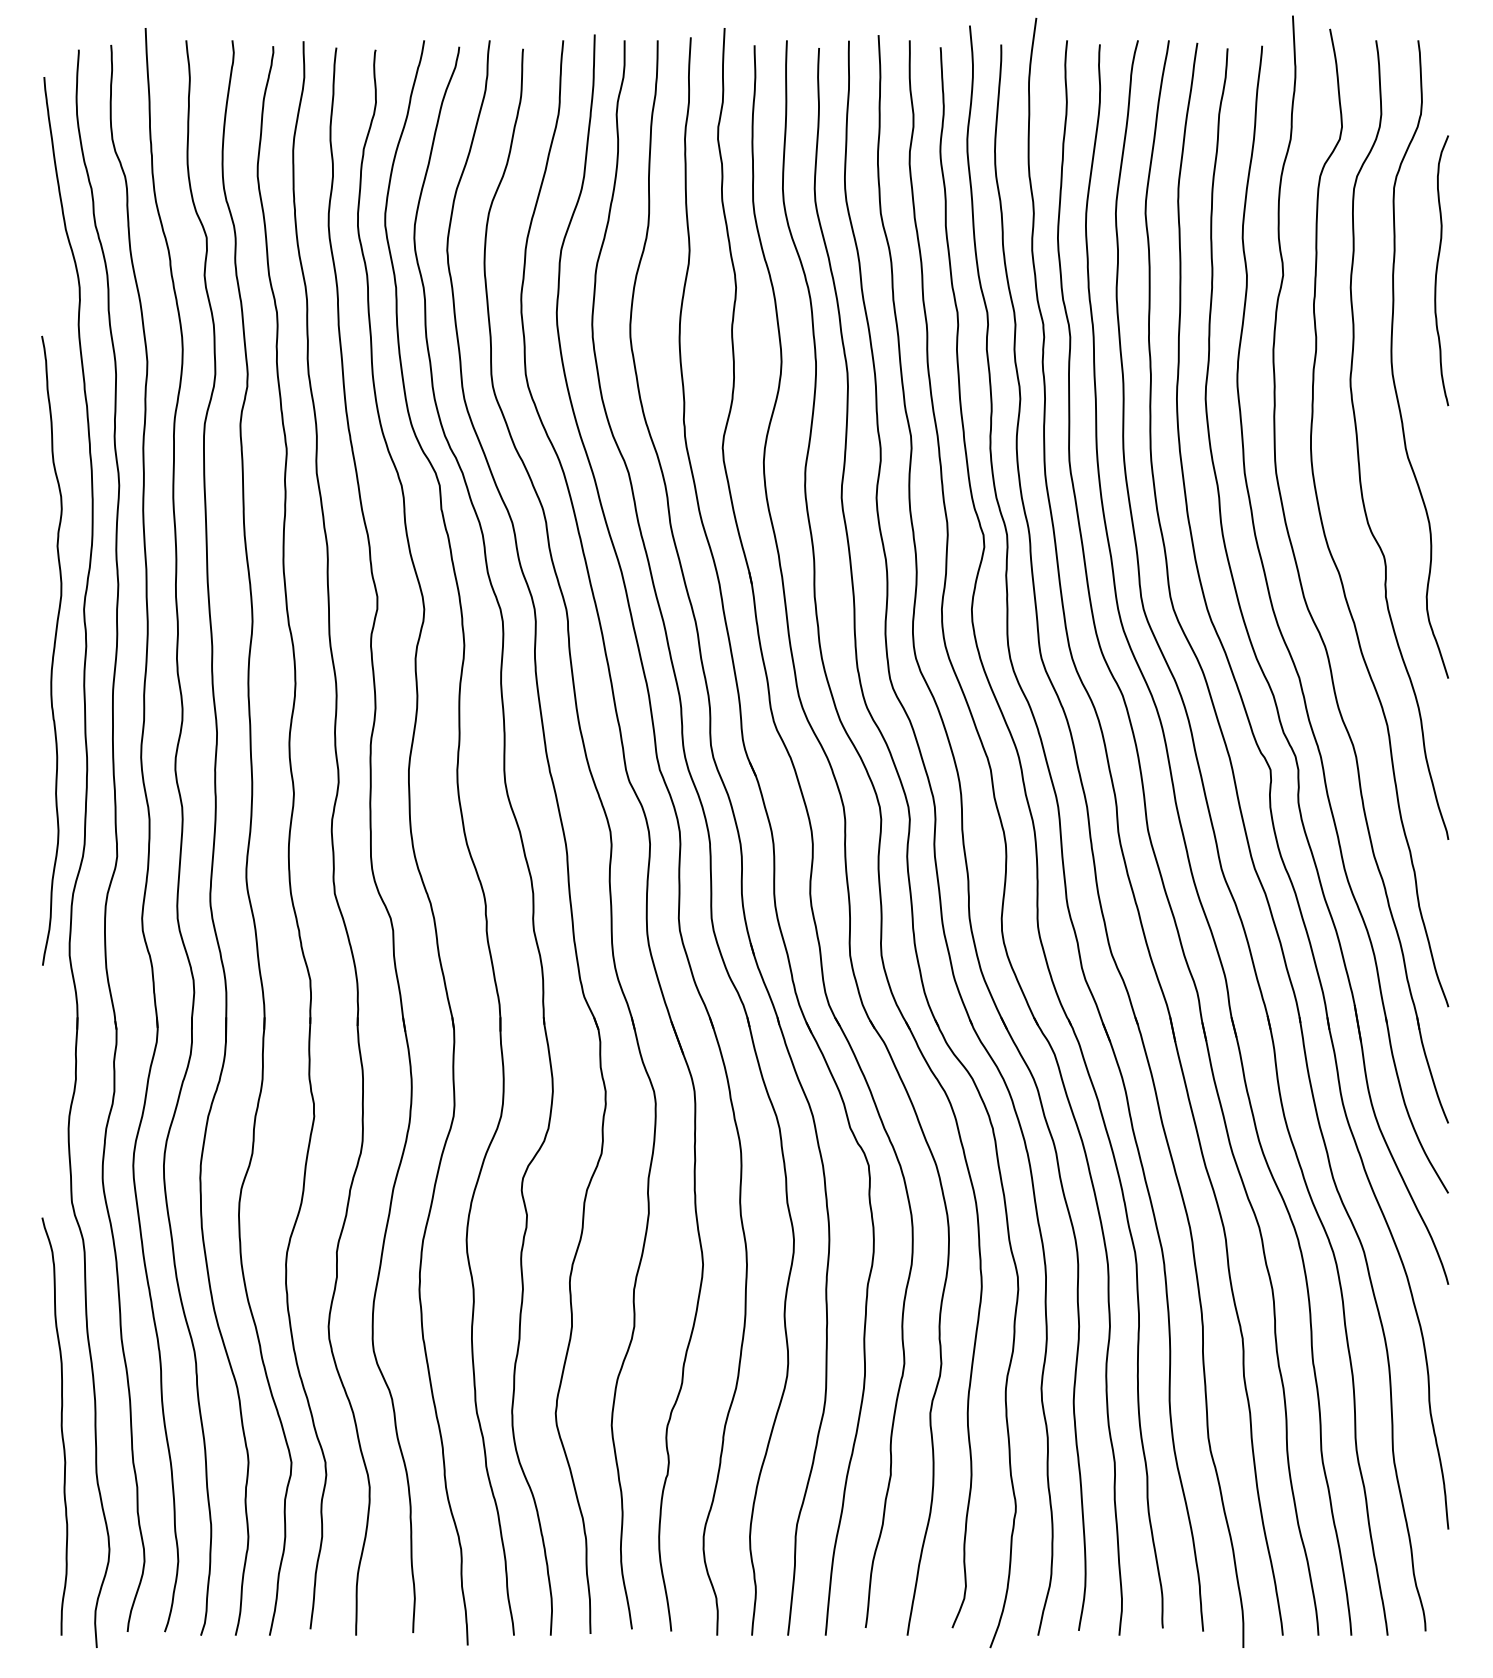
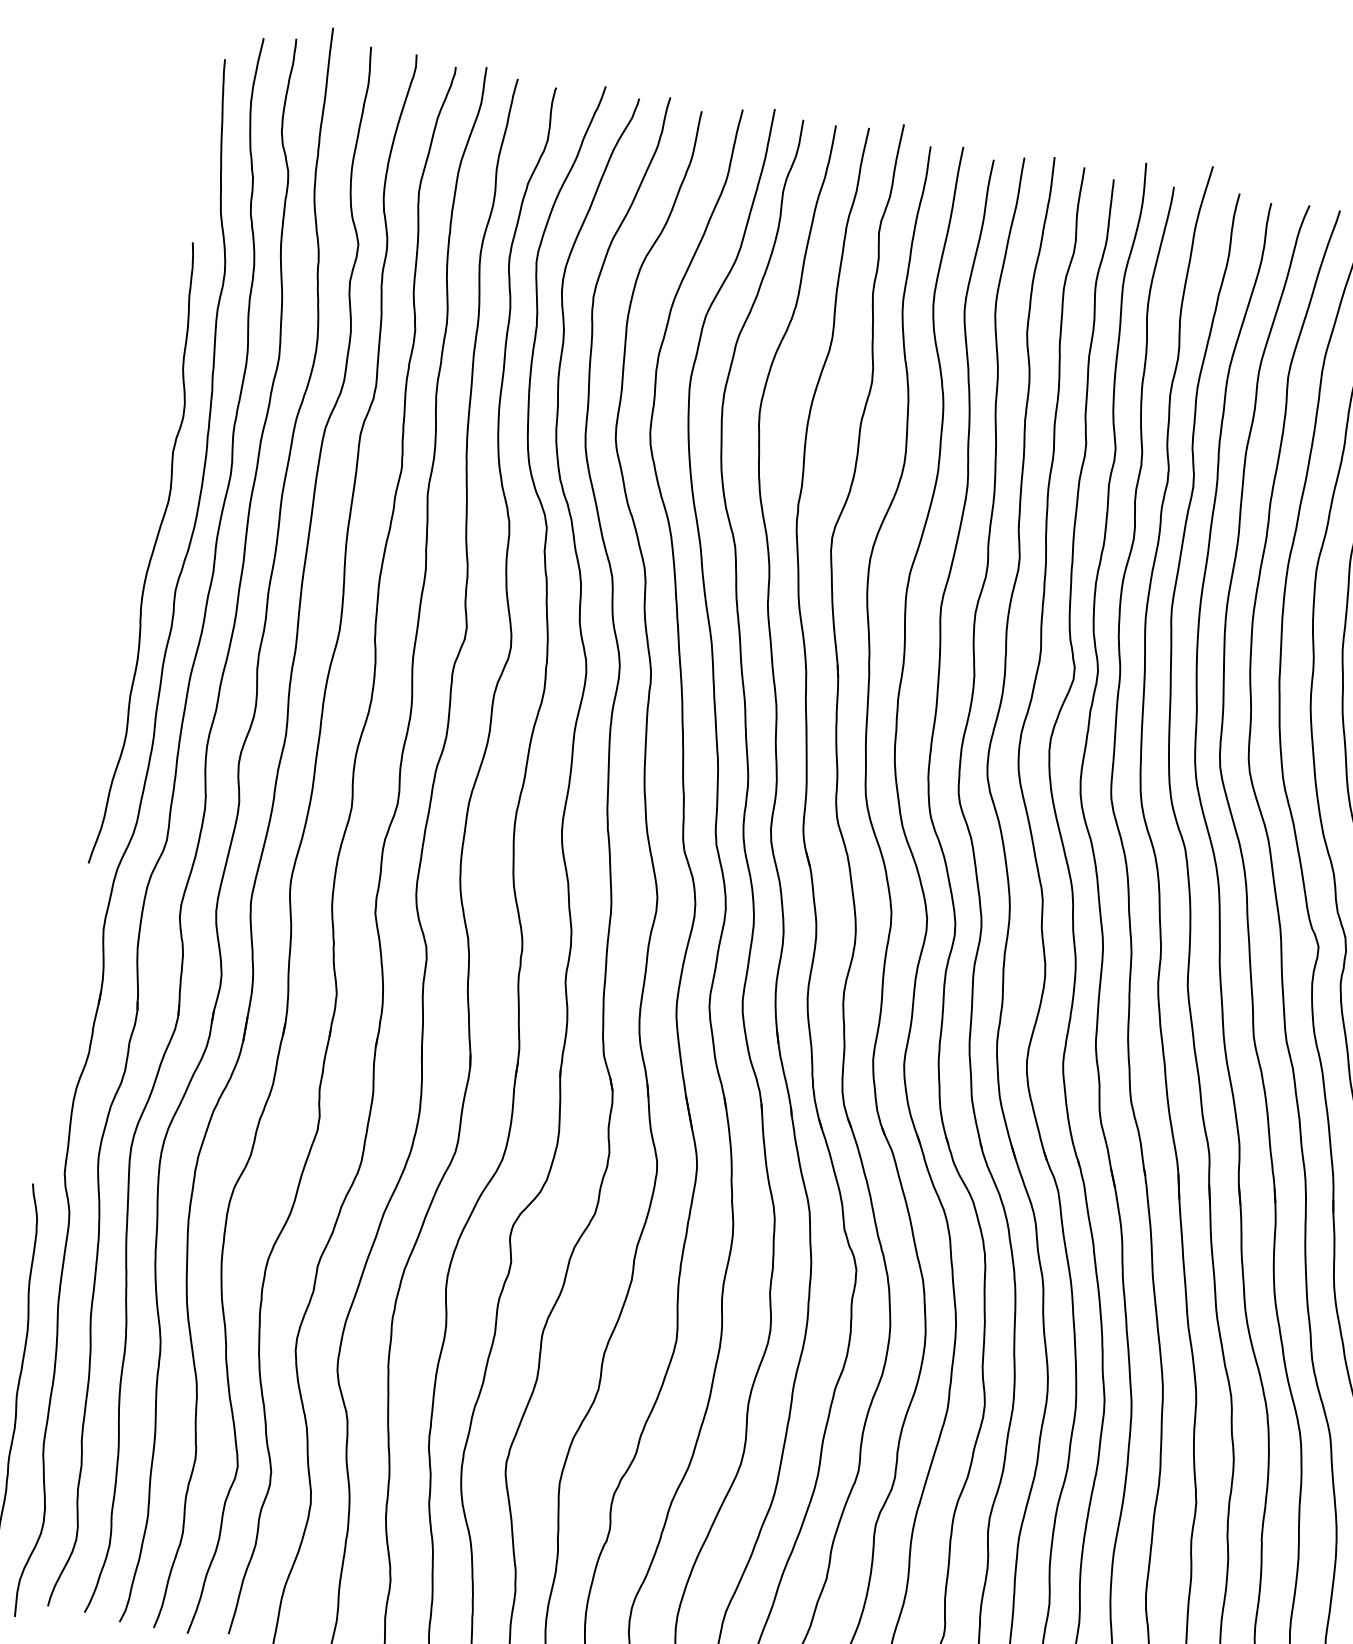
curve: (53, 650) -> (151, 554), moved

